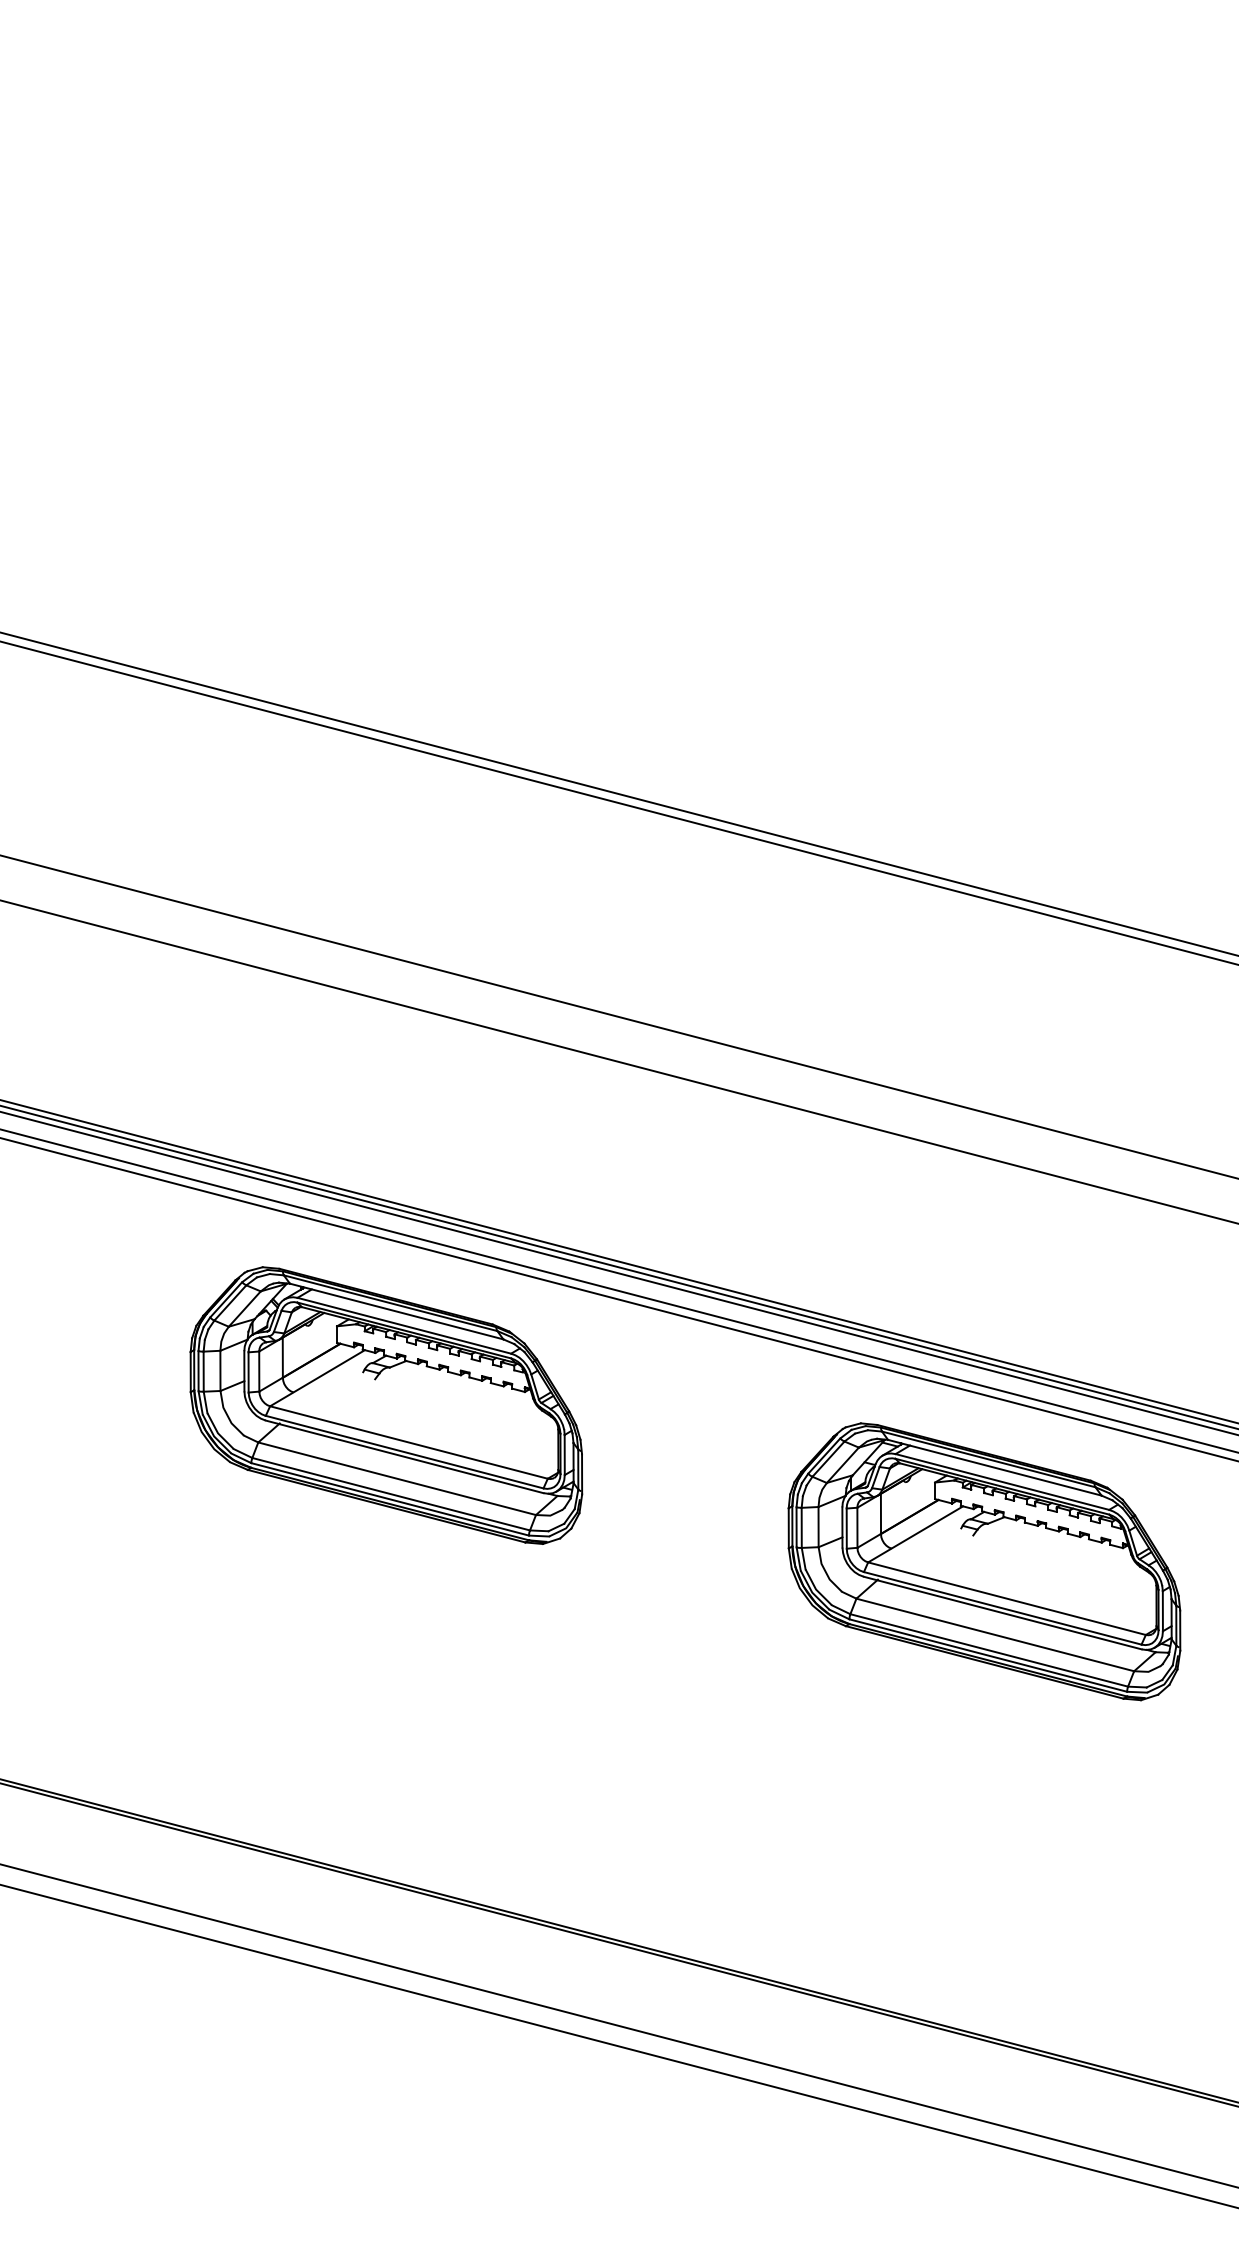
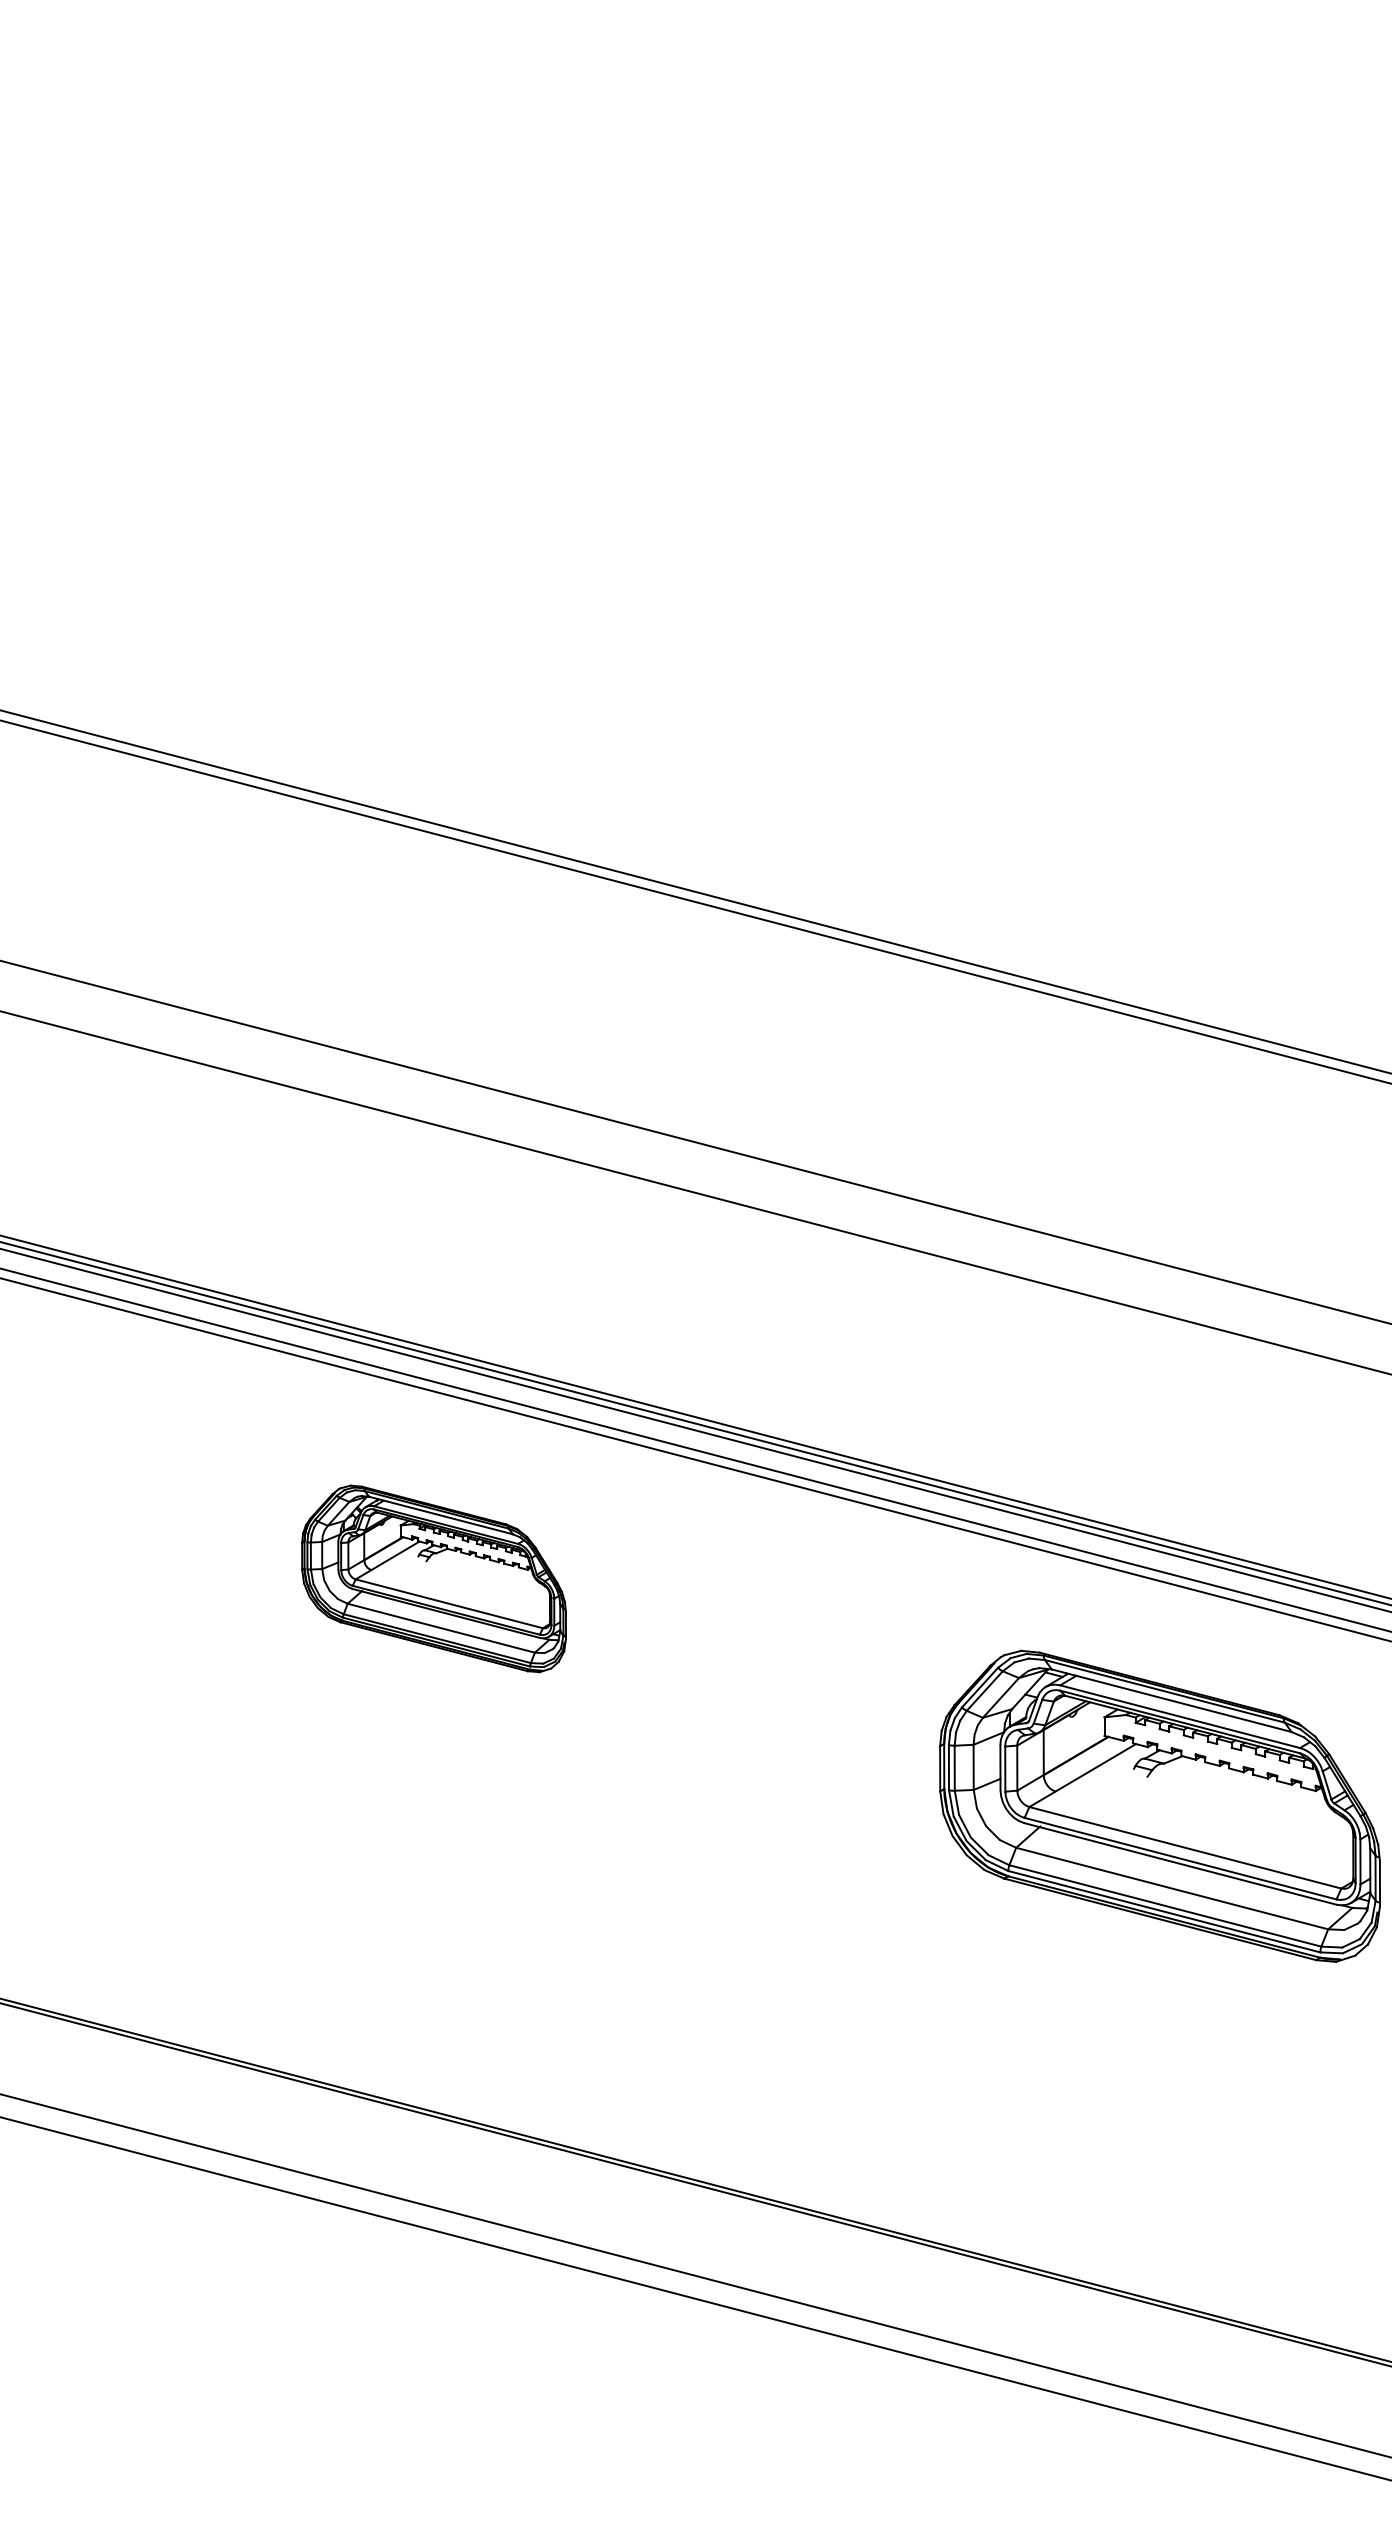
part: (385, 1405) -> (433, 1578), size x0.6
part: (983, 1561) -> (1159, 1805), moved

